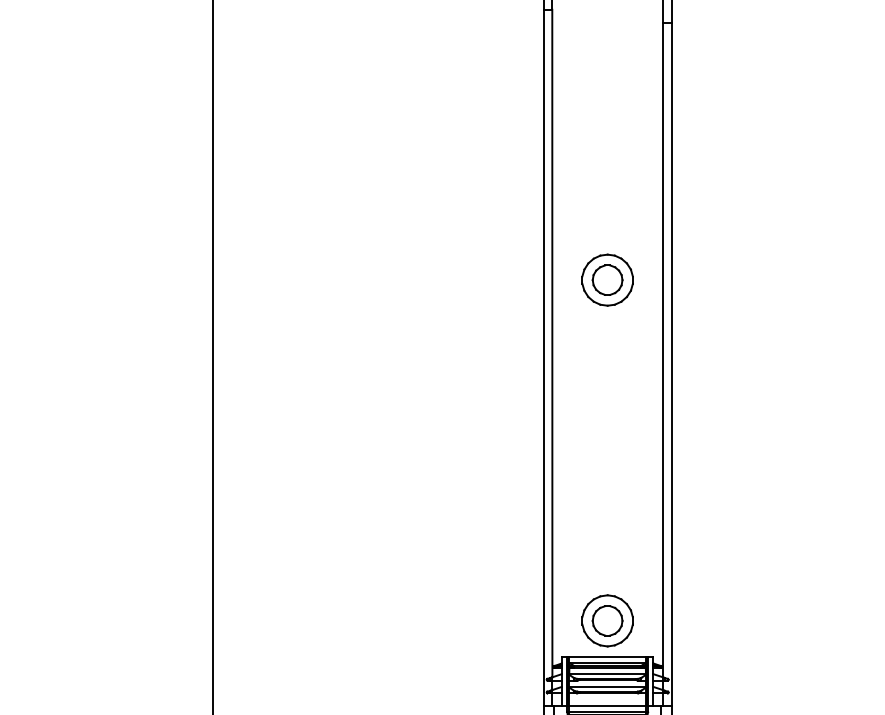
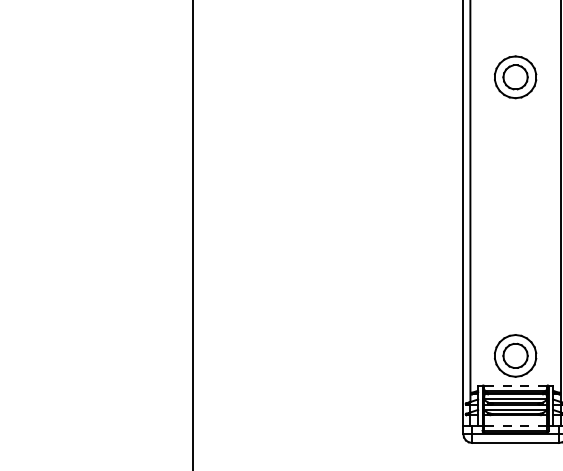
line: (607, 657) -> (515, 385), solid -> dashed
line: (607, 706) -> (515, 425), solid -> dashed

